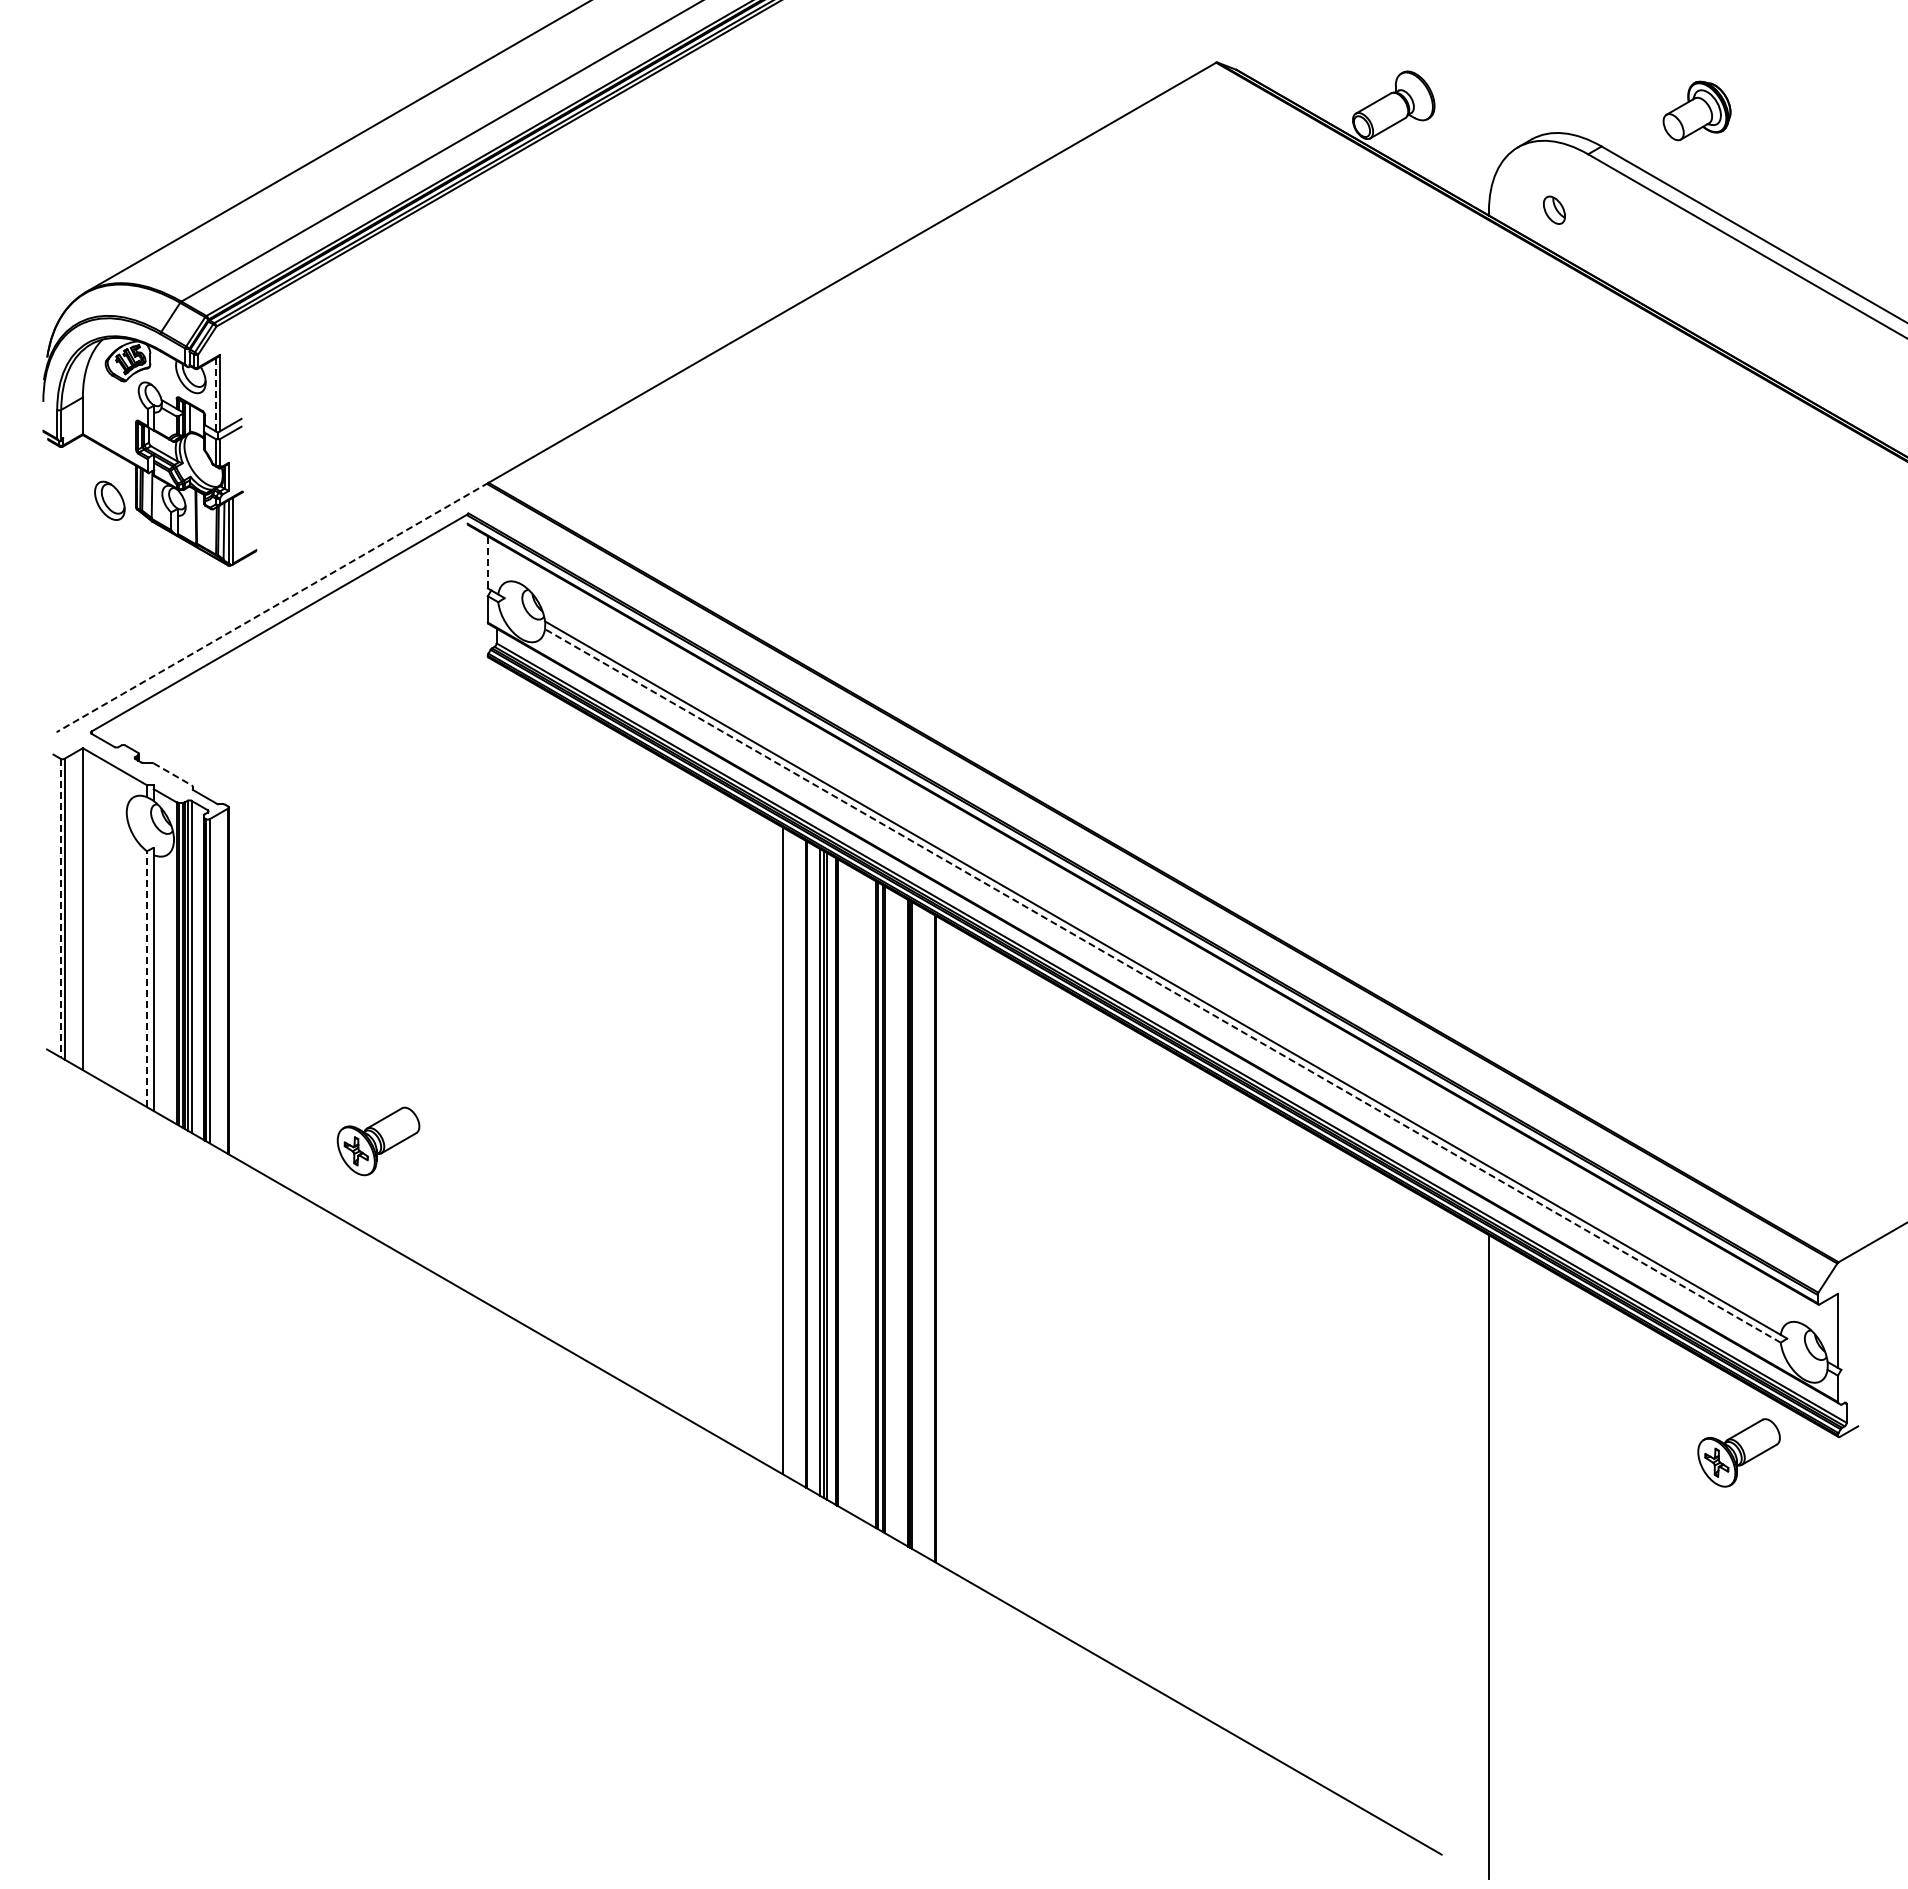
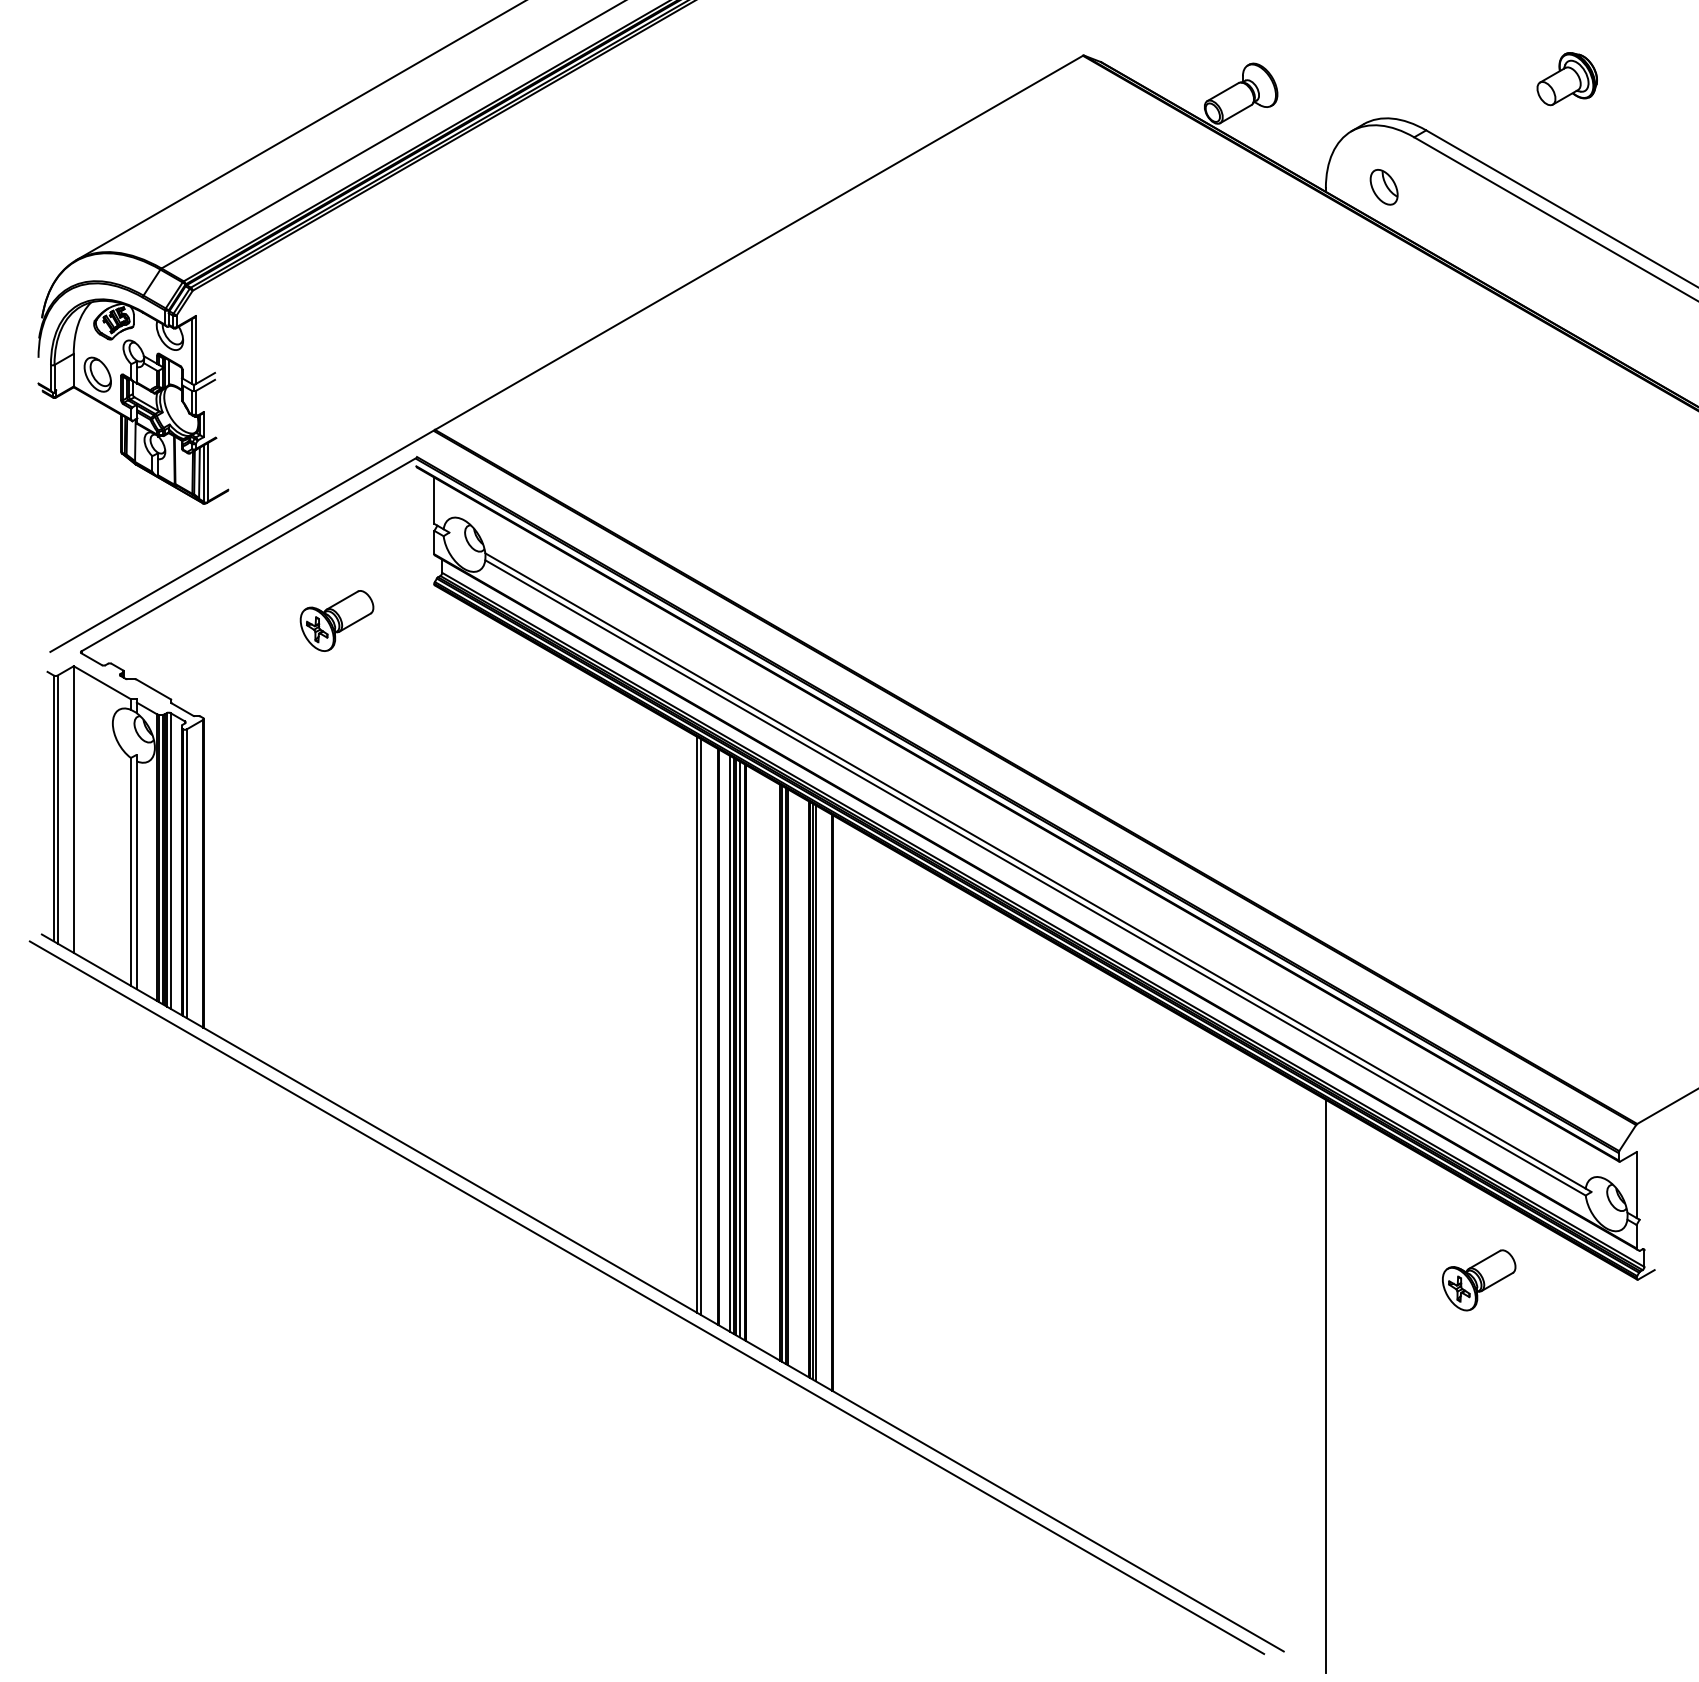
part: (1696, 110) -> (1566, 78), moved
part: (1554, 209) -> (1384, 186), size x1.43
line: (215, 394) -> (191, 351), dashed -> solid
part: (109, 500) -> (97, 374), moved
line: (487, 561) -> (434, 499), dashed -> solid
line: (272, 607) -> (242, 540), dashed -> solid
line: (173, 774) -> (154, 689), dashed -> solid
line: (60, 908) -> (53, 808), dashed -> solid
line: (147, 979) -> (131, 872), dashed -> solid
line: (1162, 985) -> (1035, 877), dashed -> solid
part: (378, 1141) -> (337, 621), moved
line: (786, 1152) -> (700, 1026), added
line: (830, 1178) -> (739, 1049), added
line: (916, 1227) -> (816, 1093), added
part: (1738, 1452) -> (1478, 1280), moved
line: (726, 1457) -> (646, 1297), added

